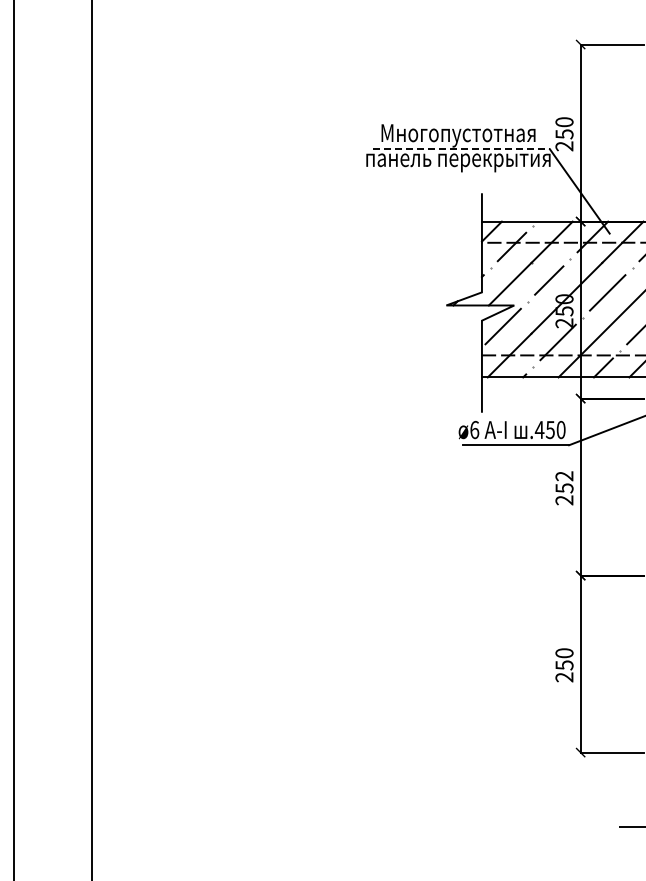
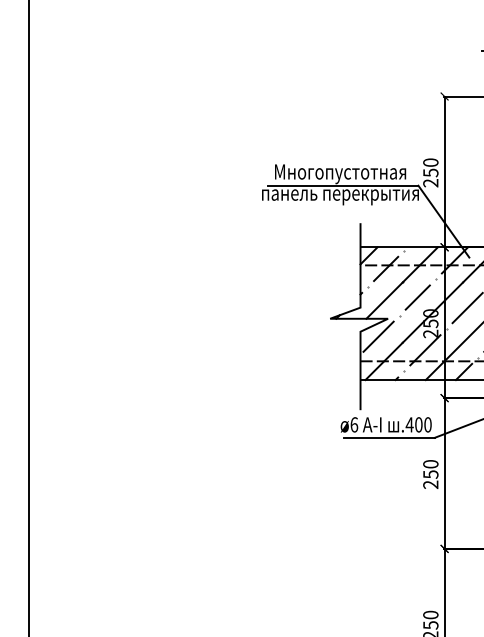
line: (461, 149) -> (343, 185), dashed -> solid
text: (549, 429) -> (418, 424), .450 -> .400
text: (564, 476) -> (430, 464), 252 -> 250

